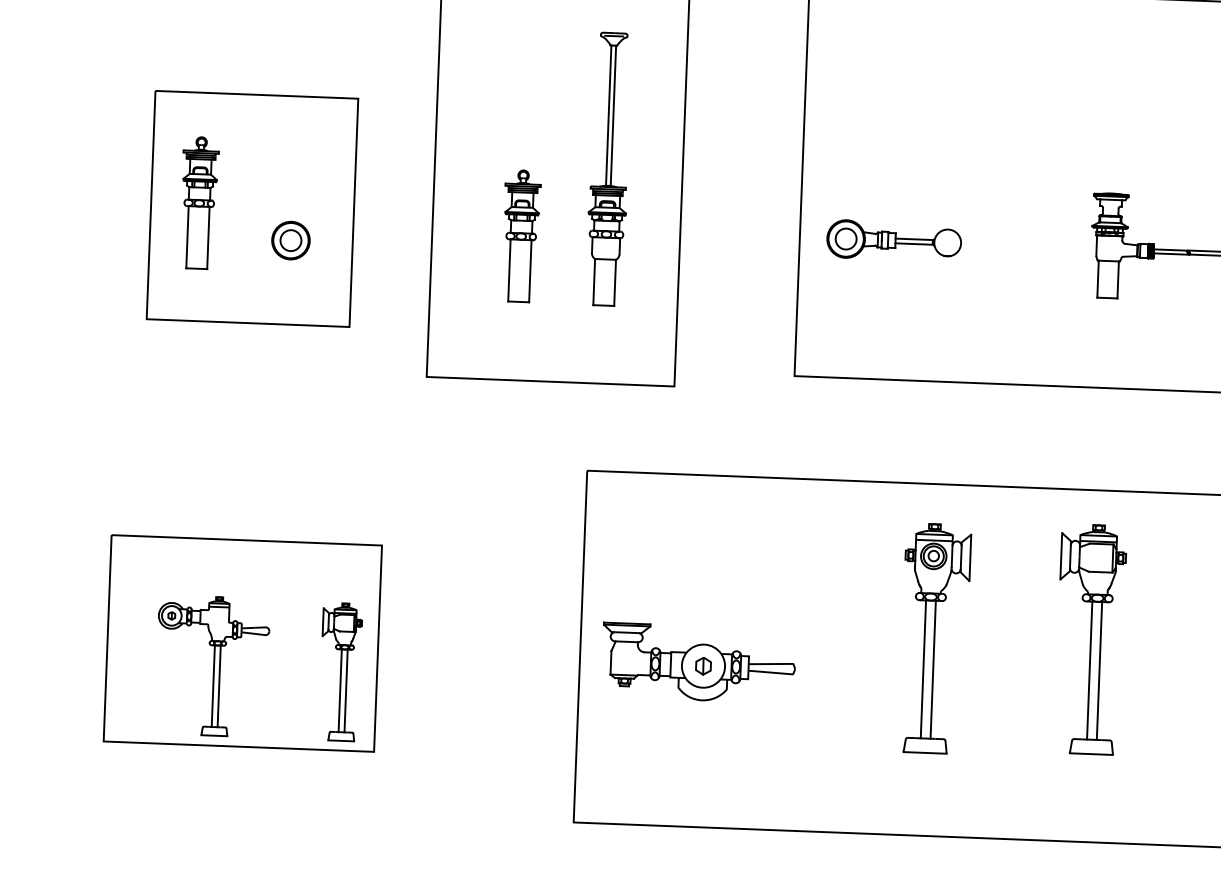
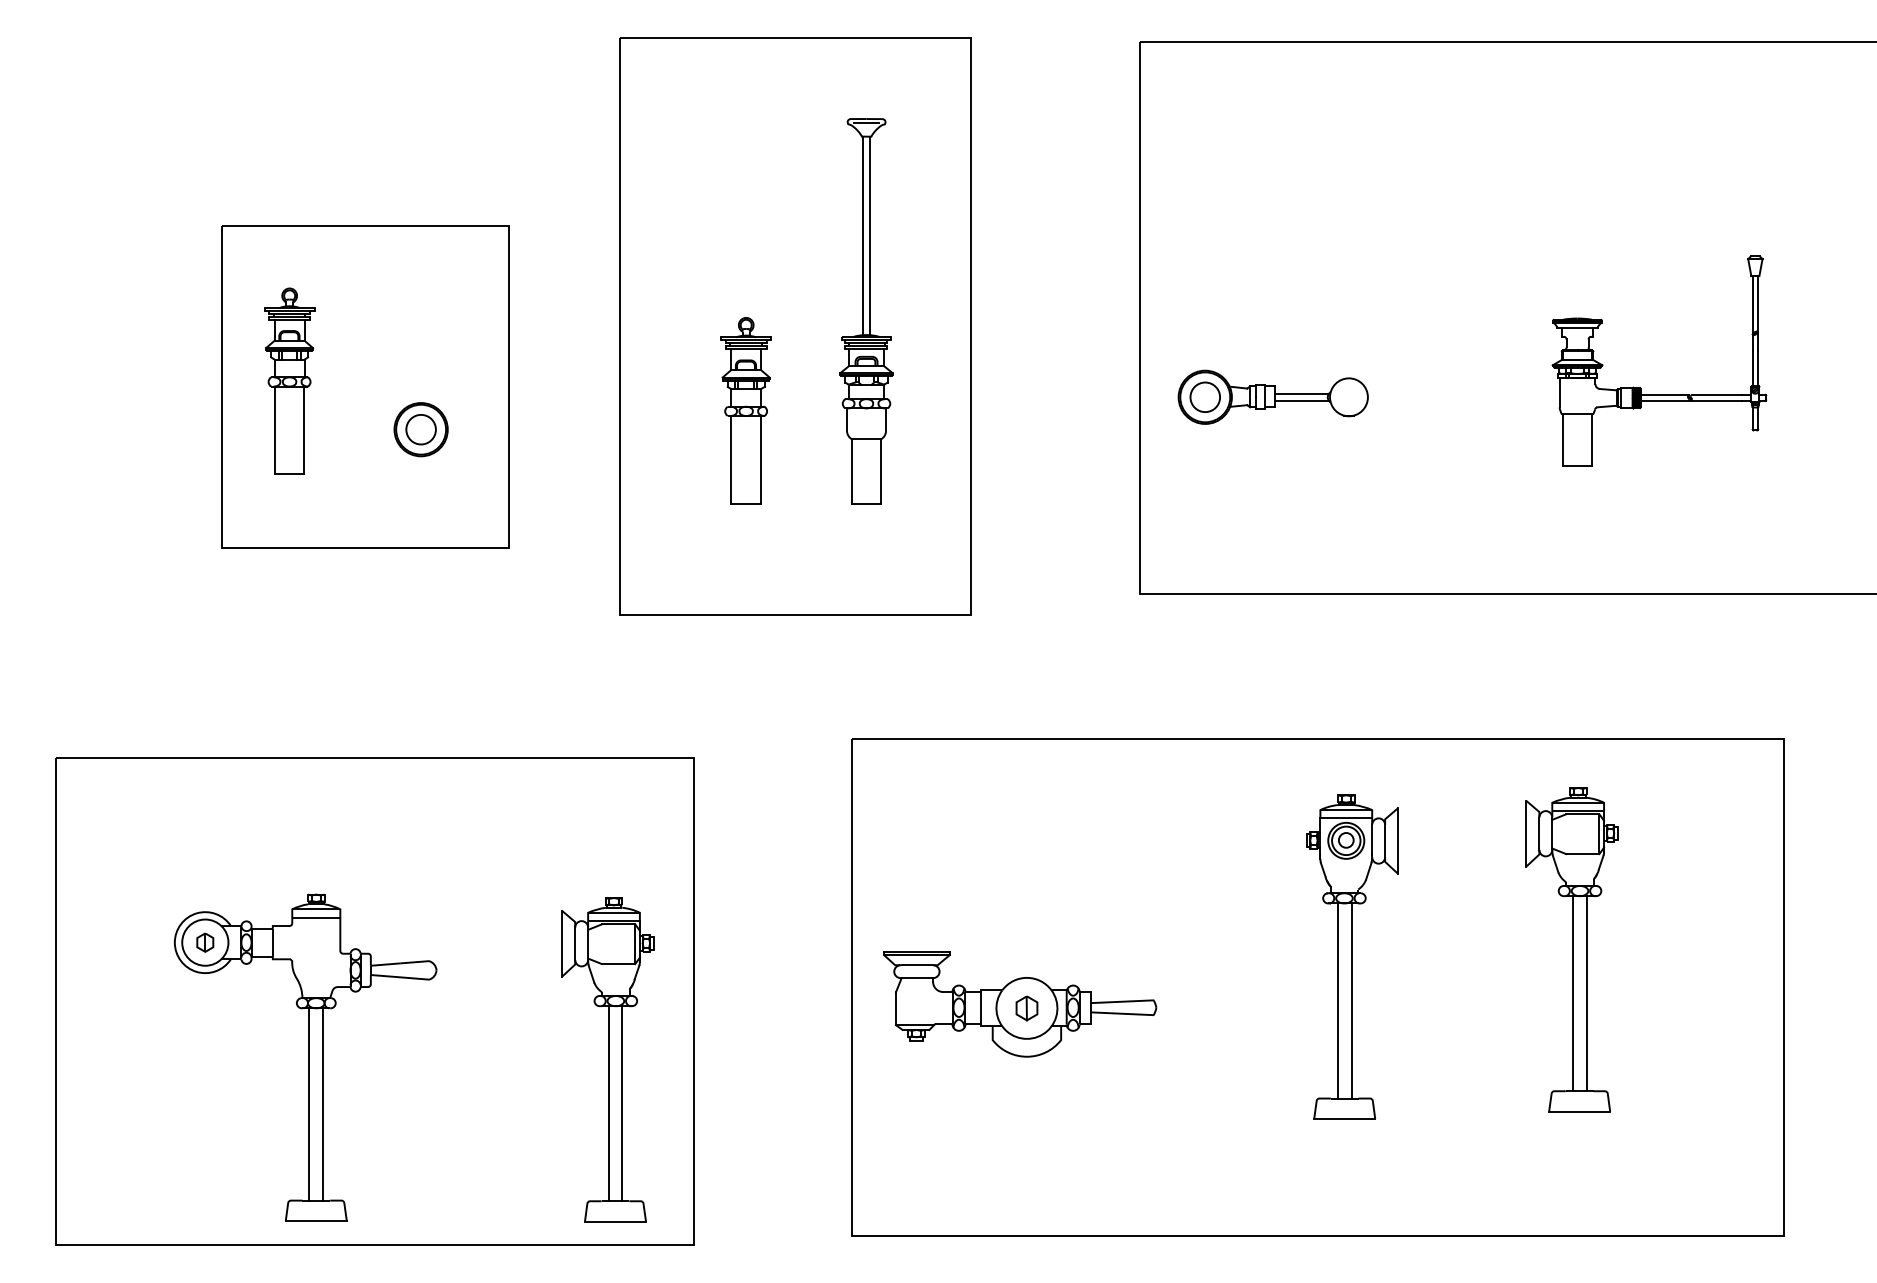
part: (242, 643) -> (374, 1001), size x1.67

